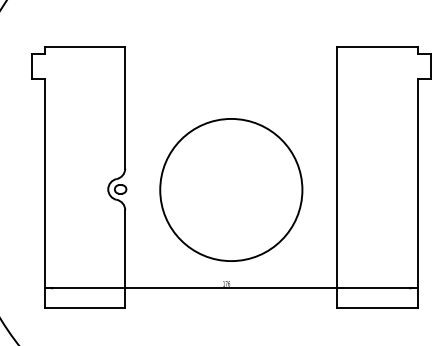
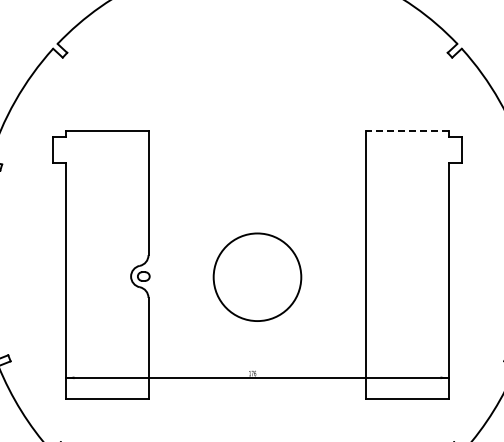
line: (377, 47) -> (407, 130), solid -> dashed
circle: (231, 190) -> (257, 277), size x0.6

